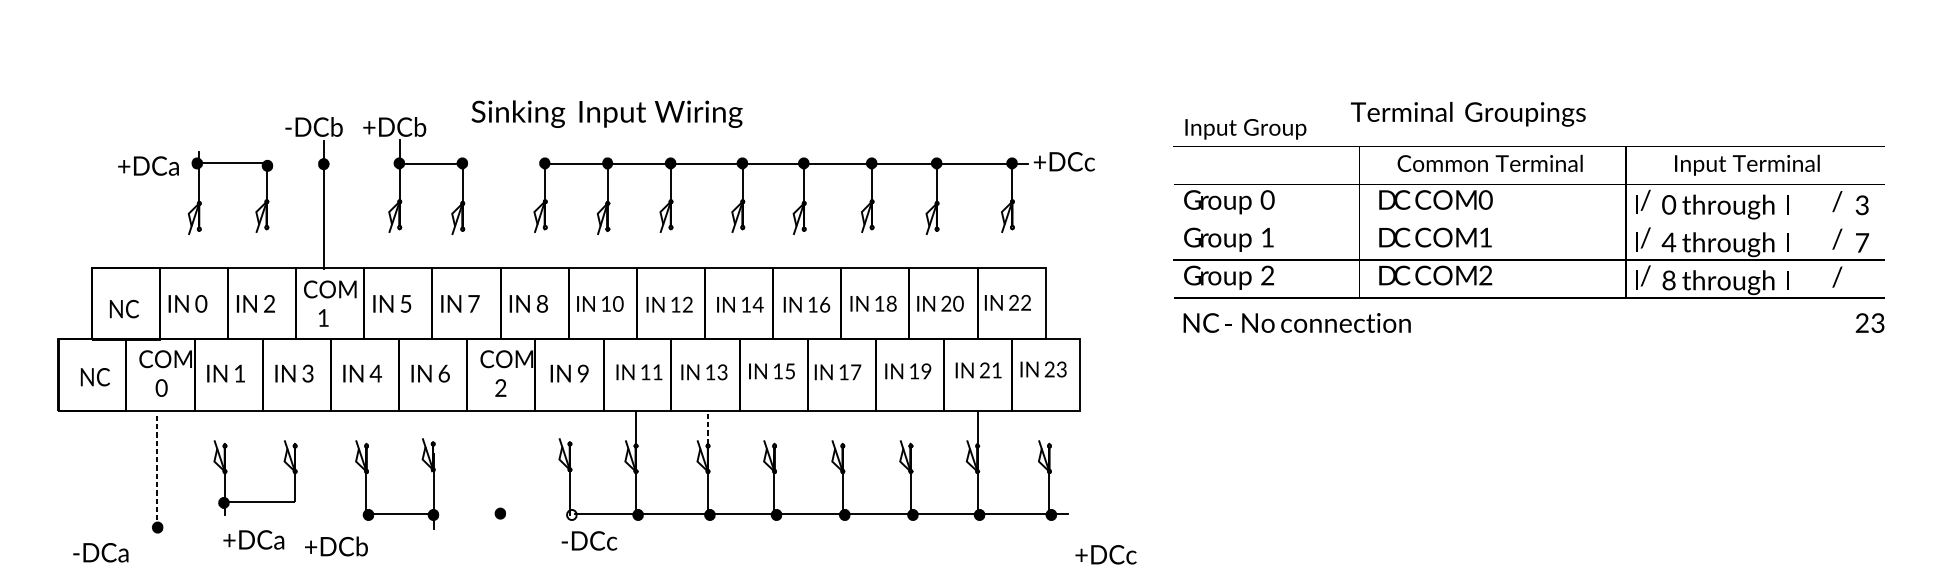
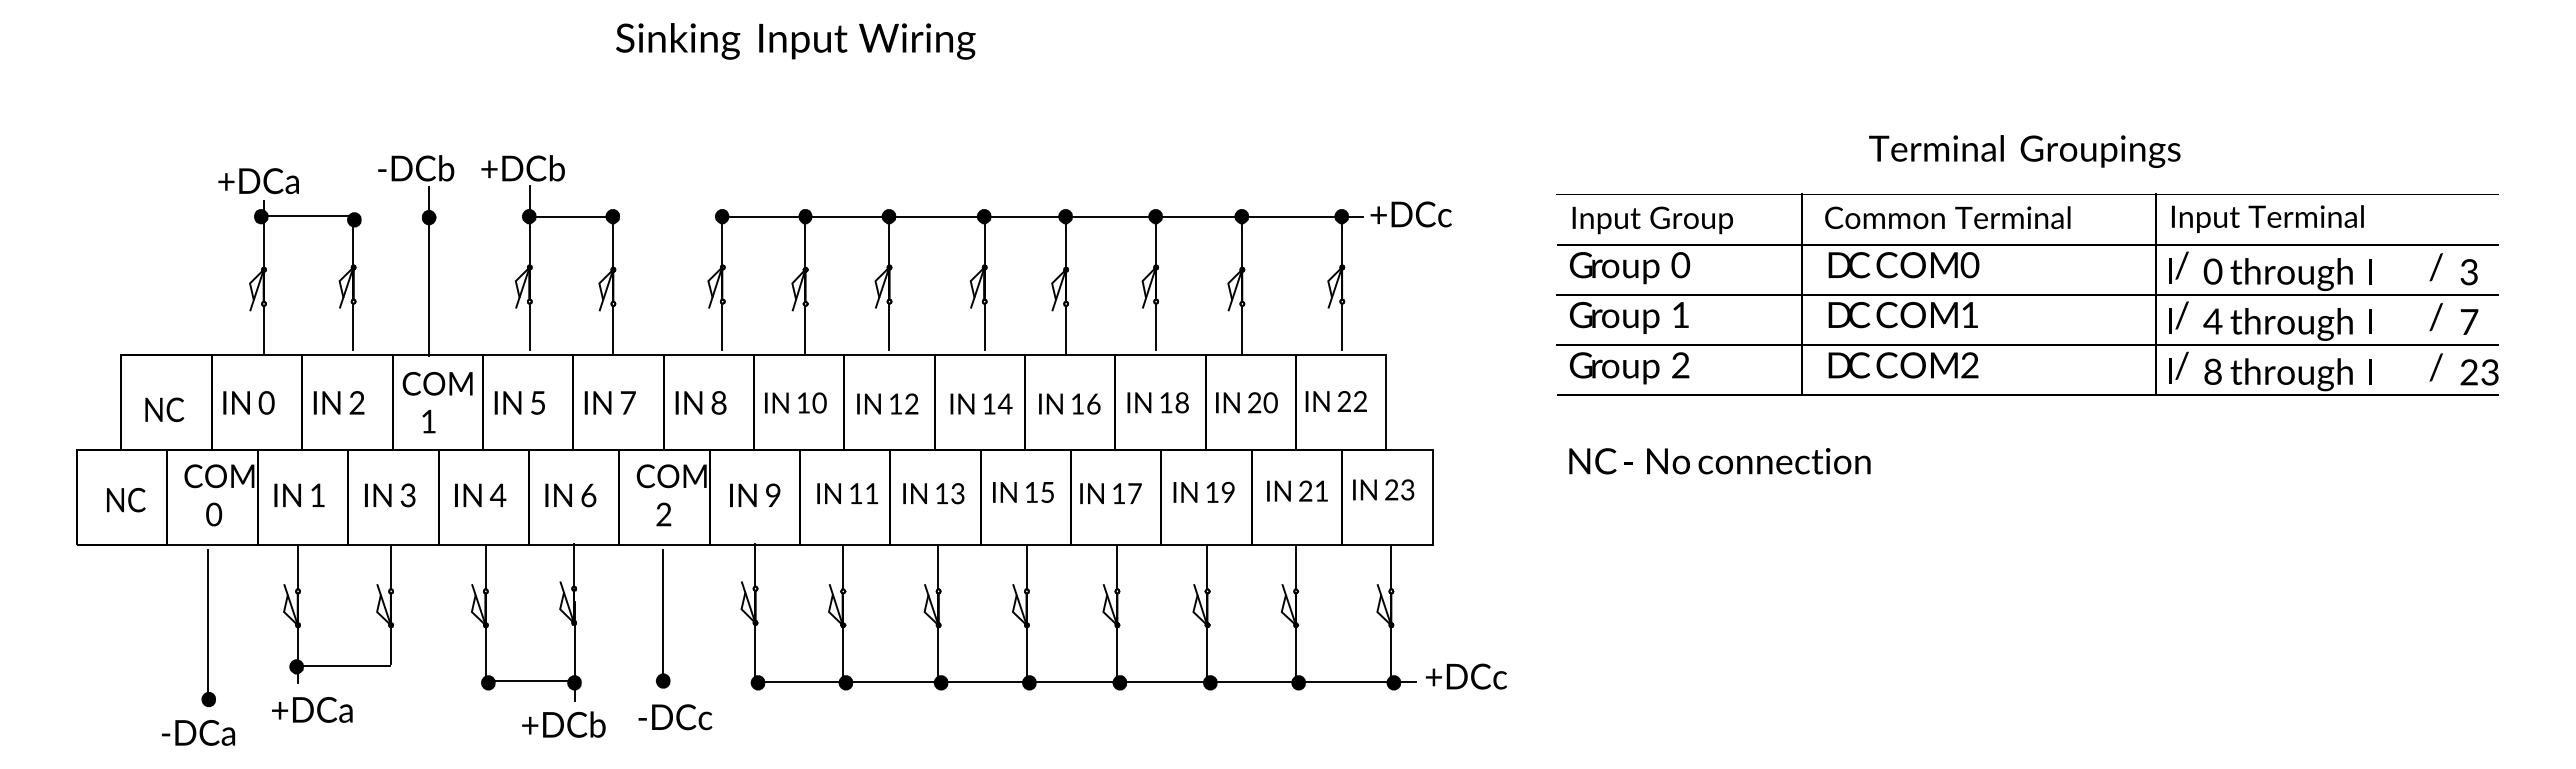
text: (606, 114) -> (795, 41), moved
text: (1468, 114) -> (2024, 151), moved
text: (1245, 129) -> (1652, 220), moved
text: (1489, 163) -> (1947, 217), moved
text: (1747, 164) -> (2267, 218), moved
text: (148, 166) -> (258, 181), moved
fill: (1528, 222) -> (2026, 294), added
line: (266, 246) -> (353, 326), added
line: (399, 246) -> (529, 326), added
line: (545, 246) -> (722, 326), added
line: (670, 246) -> (889, 326), added
line: (742, 246) -> (984, 326), added
line: (871, 246) -> (1155, 326), added
line: (1012, 246) -> (1342, 326), added
line: (198, 248) -> (263, 329), added
line: (462, 248) -> (613, 329), added
line: (607, 248) -> (805, 329), added
line: (803, 248) -> (1065, 329), added
line: (937, 248) -> (1242, 329), added
text: (1296, 323) -> (1719, 461), moved
text: (1870, 323) -> (2479, 372), moved
line: (432, 425) -> (573, 564), added
line: (569, 425) -> (755, 564), added
line: (224, 428) -> (297, 567), added
line: (294, 428) -> (390, 567), added
line: (366, 428) -> (485, 567), added
line: (707, 428) -> (938, 567), dashed -> solid
line: (774, 428) -> (1026, 567), added
line: (842, 428) -> (1117, 567), added
line: (910, 428) -> (1207, 567), added
line: (1049, 428) -> (1391, 567), added
line: (500, 463) -> (663, 614), added
line: (156, 471) -> (207, 625), dashed -> solid
fill: (571, 514) -> (757, 682), added
text: (253, 539) -> (312, 709), moved
text: (589, 541) -> (675, 717), moved
text: (336, 546) -> (563, 724), moved
text: (100, 552) -> (198, 732), moved
text: (1105, 554) -> (1465, 676), moved

